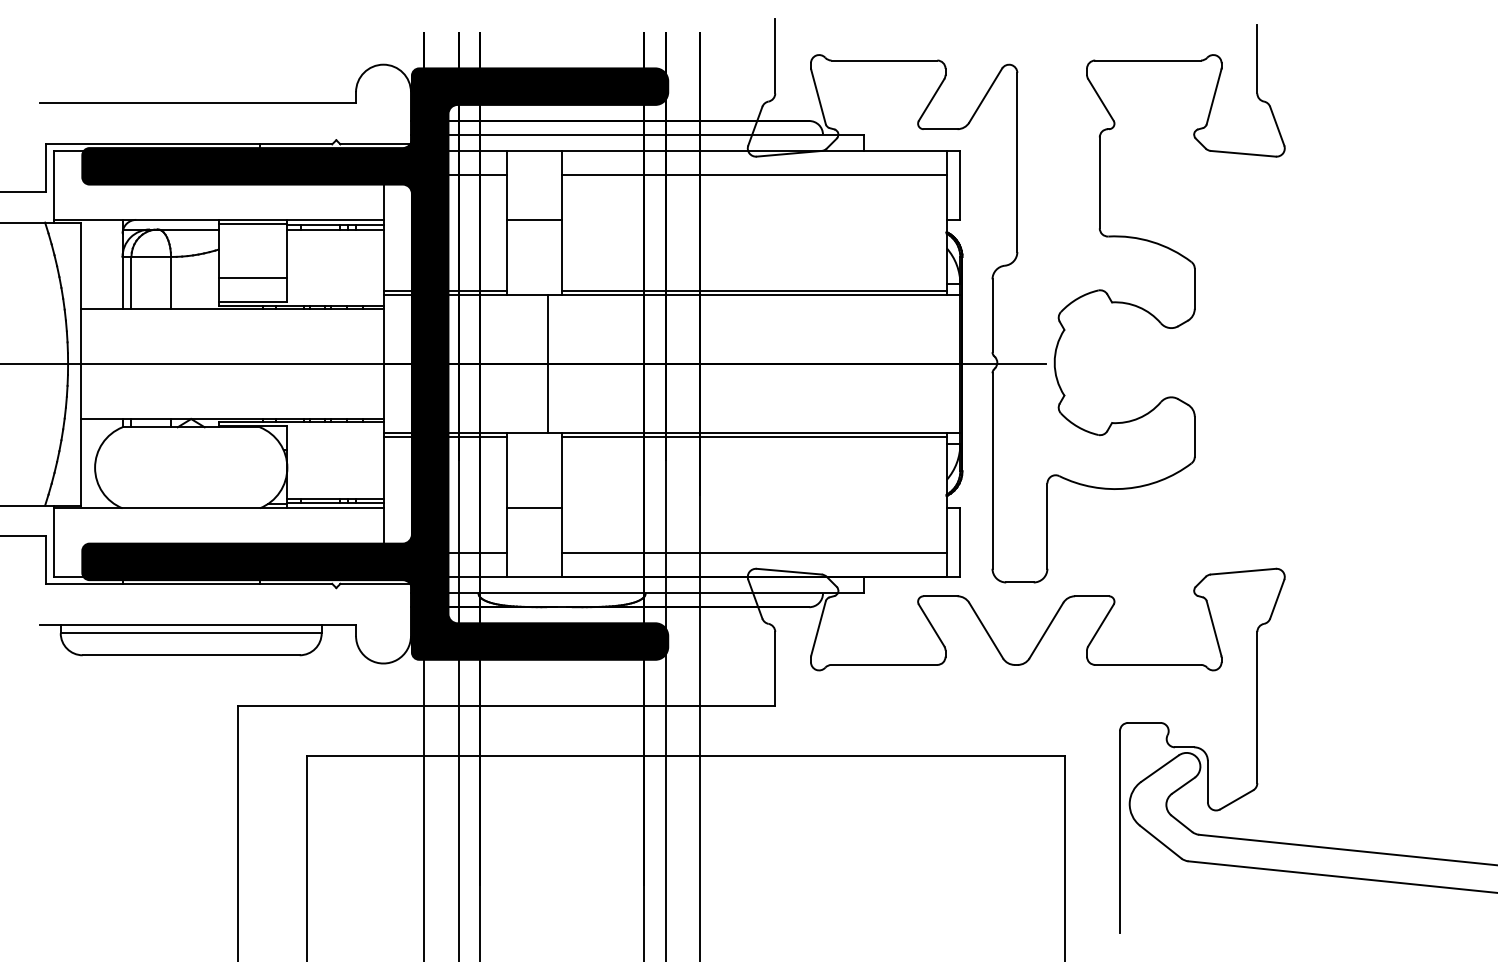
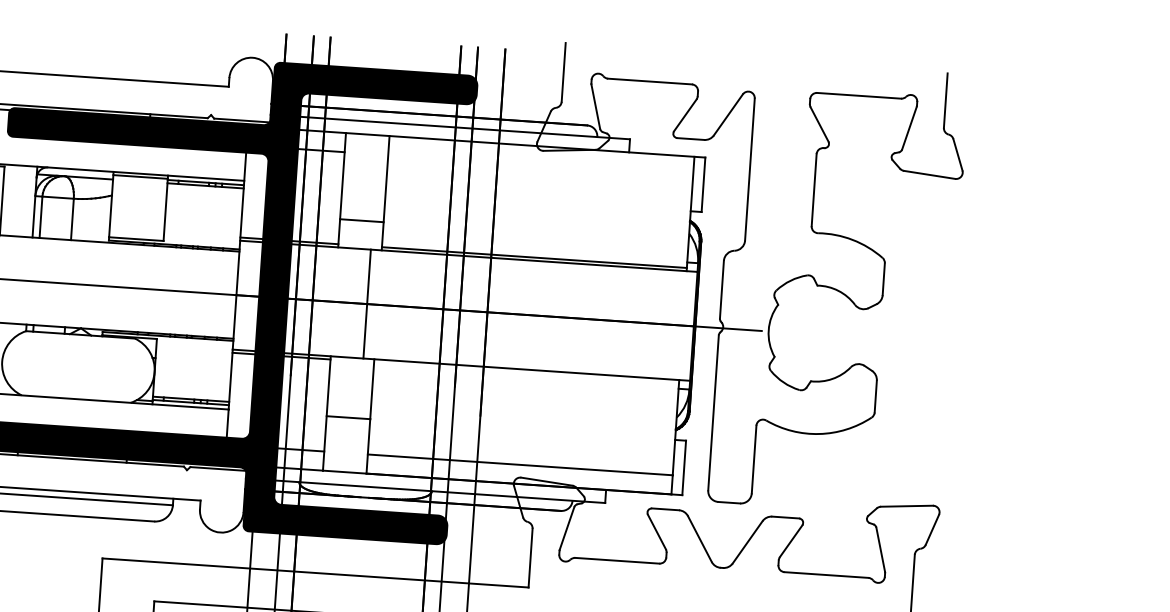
line: (754, 175) -> (540, 165), removed
line: (534, 219) -> (361, 220), moved
line: (252, 278) -> (137, 220), removed
line: (754, 436) -> (526, 372), removed

